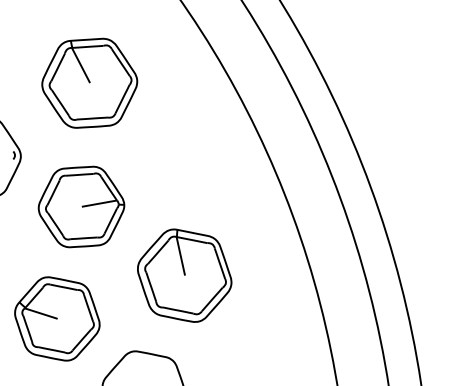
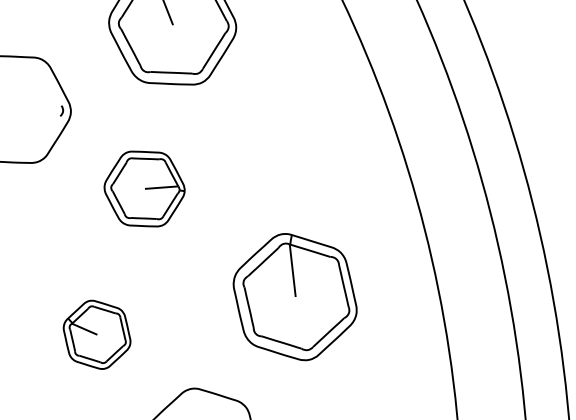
part: (81, 206) -> (144, 188), size x0.7
part: (184, 275) -> (294, 296), moved
part: (57, 318) -> (97, 334), size x0.6

